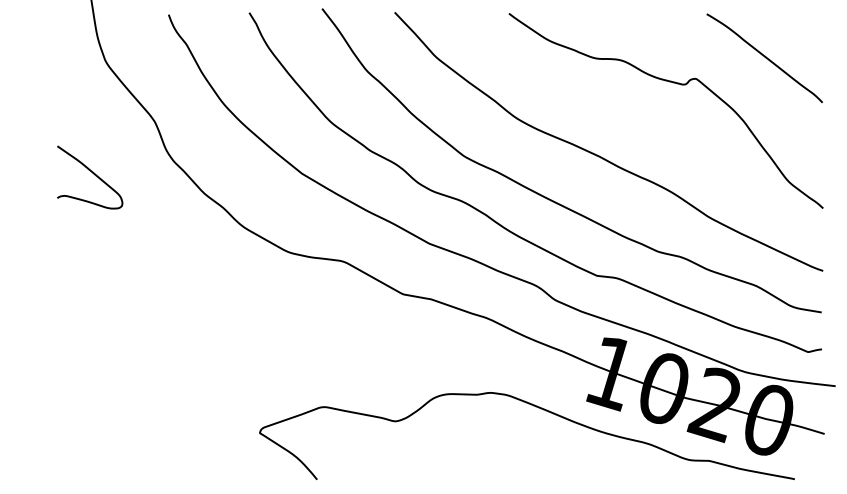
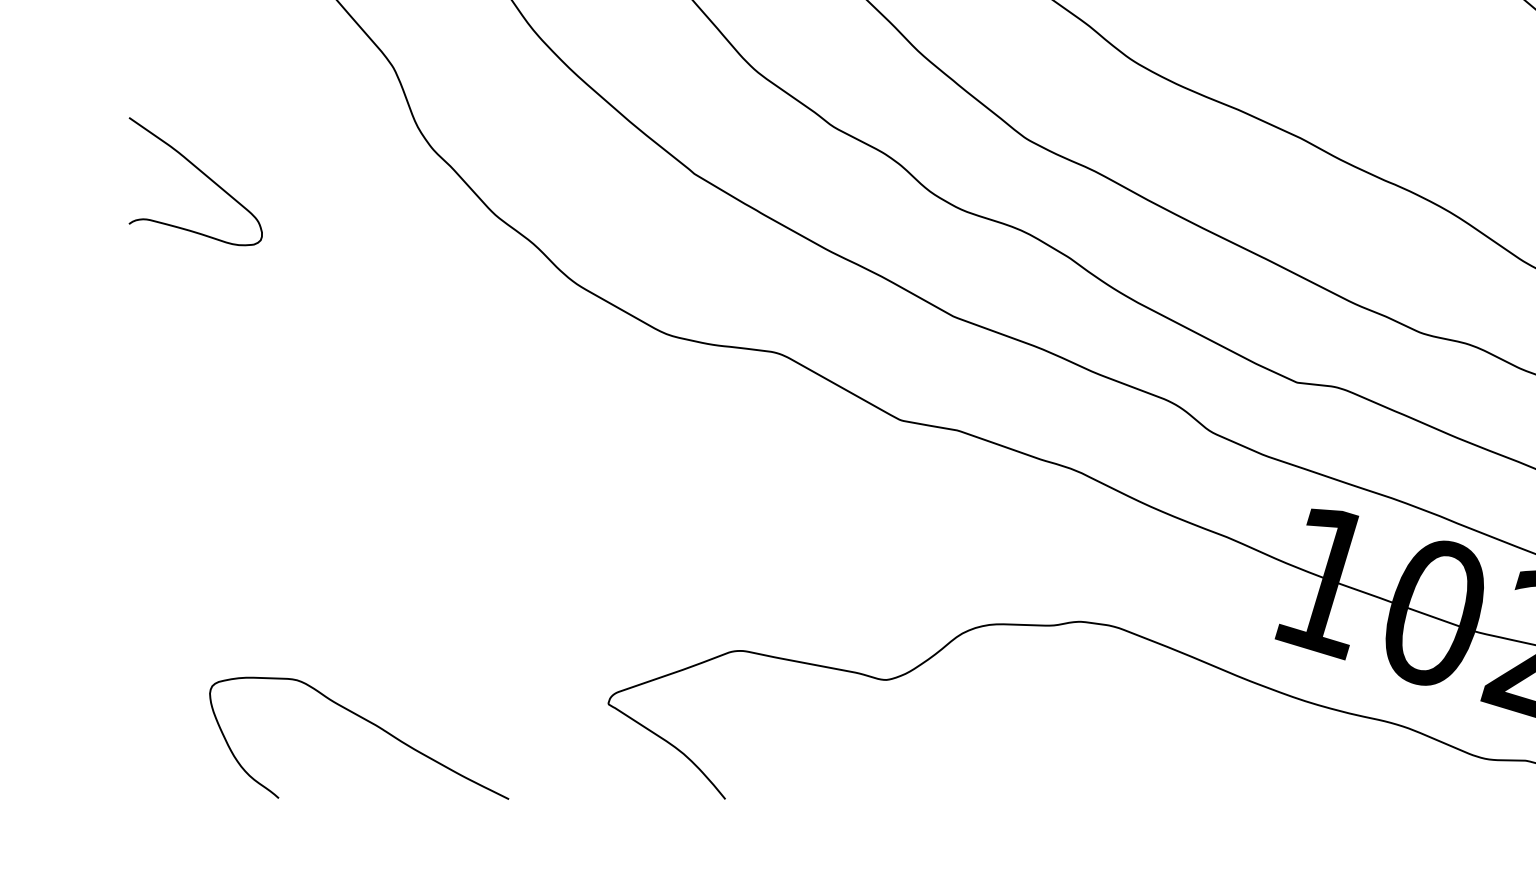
curve: (93, 174) -> (202, 175), moved
curve: (143, 443) -> (370, 725), added

